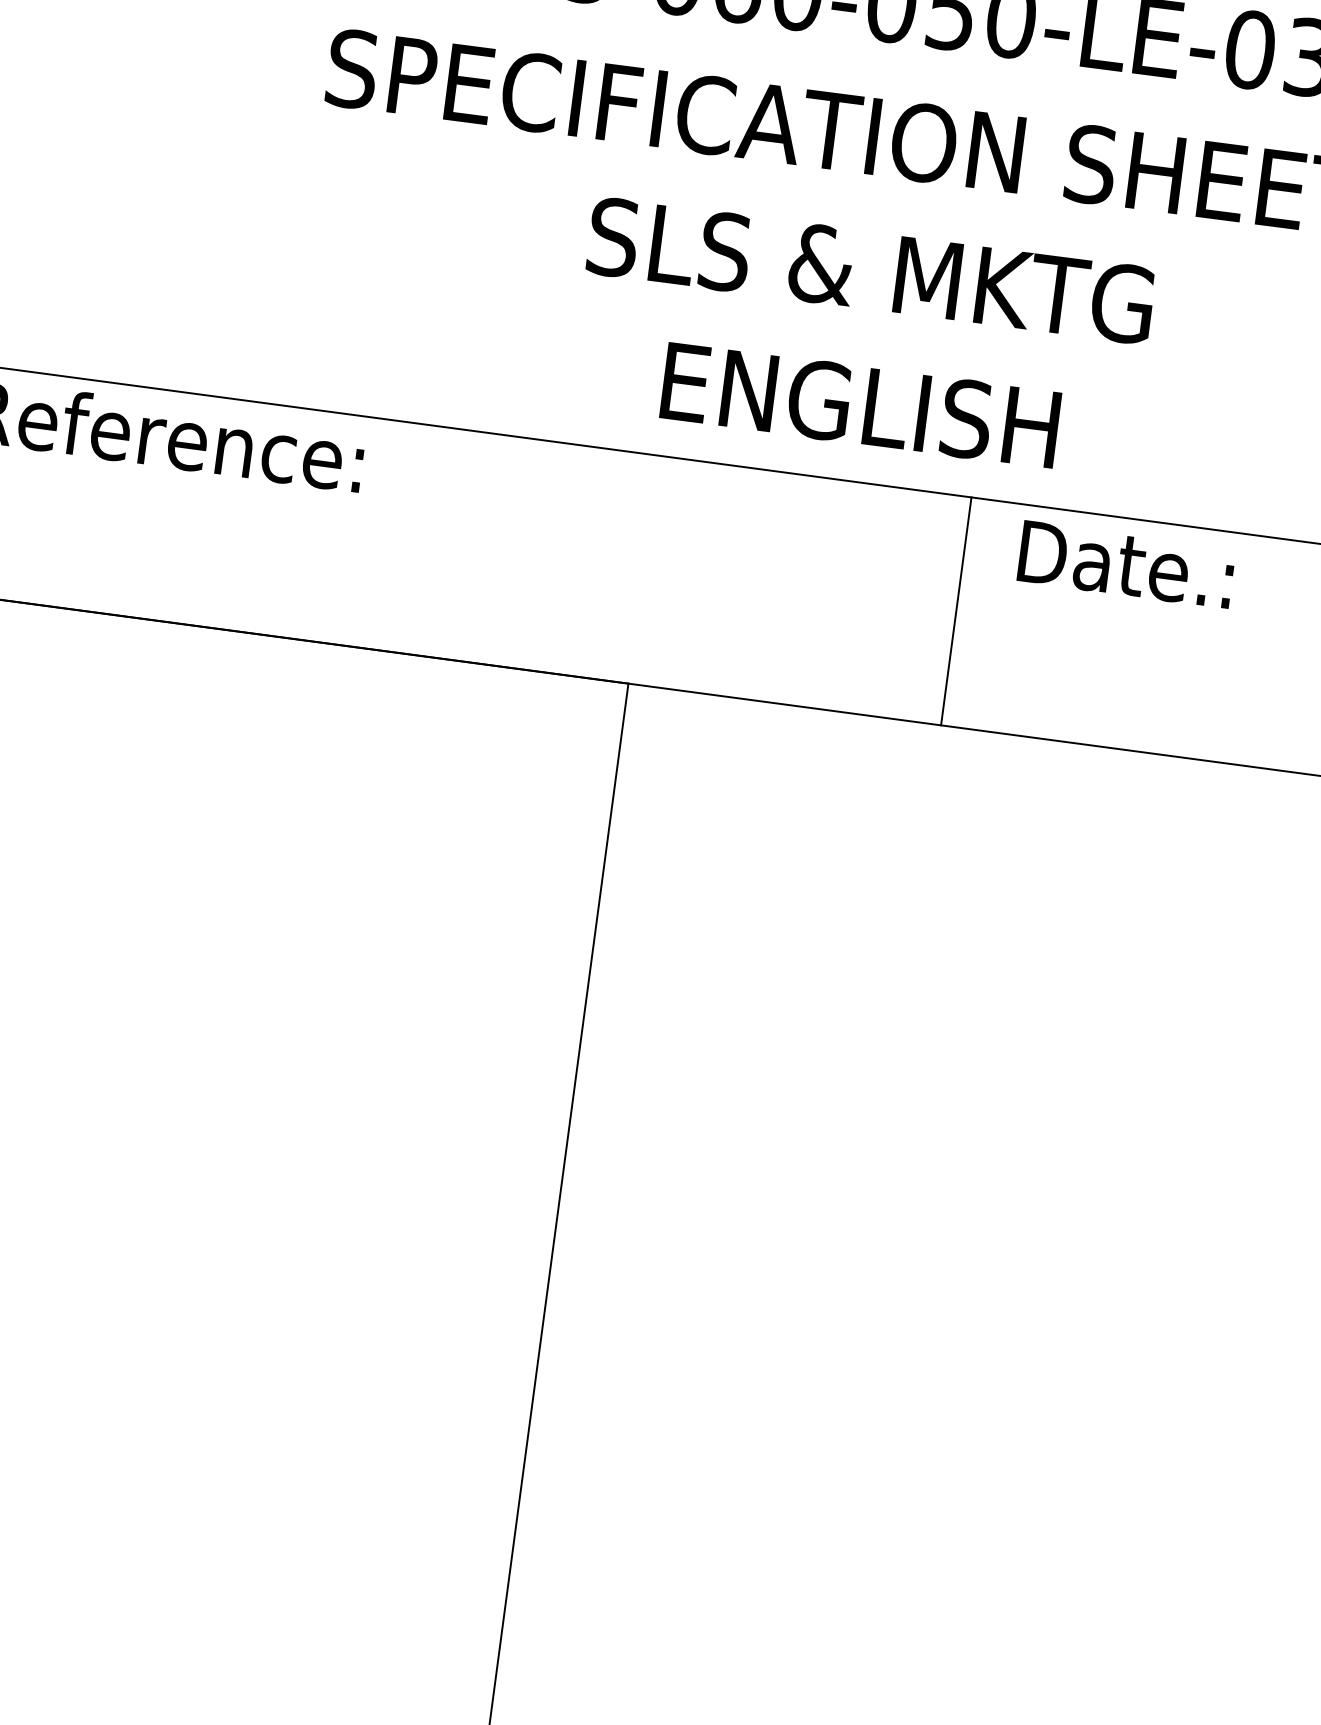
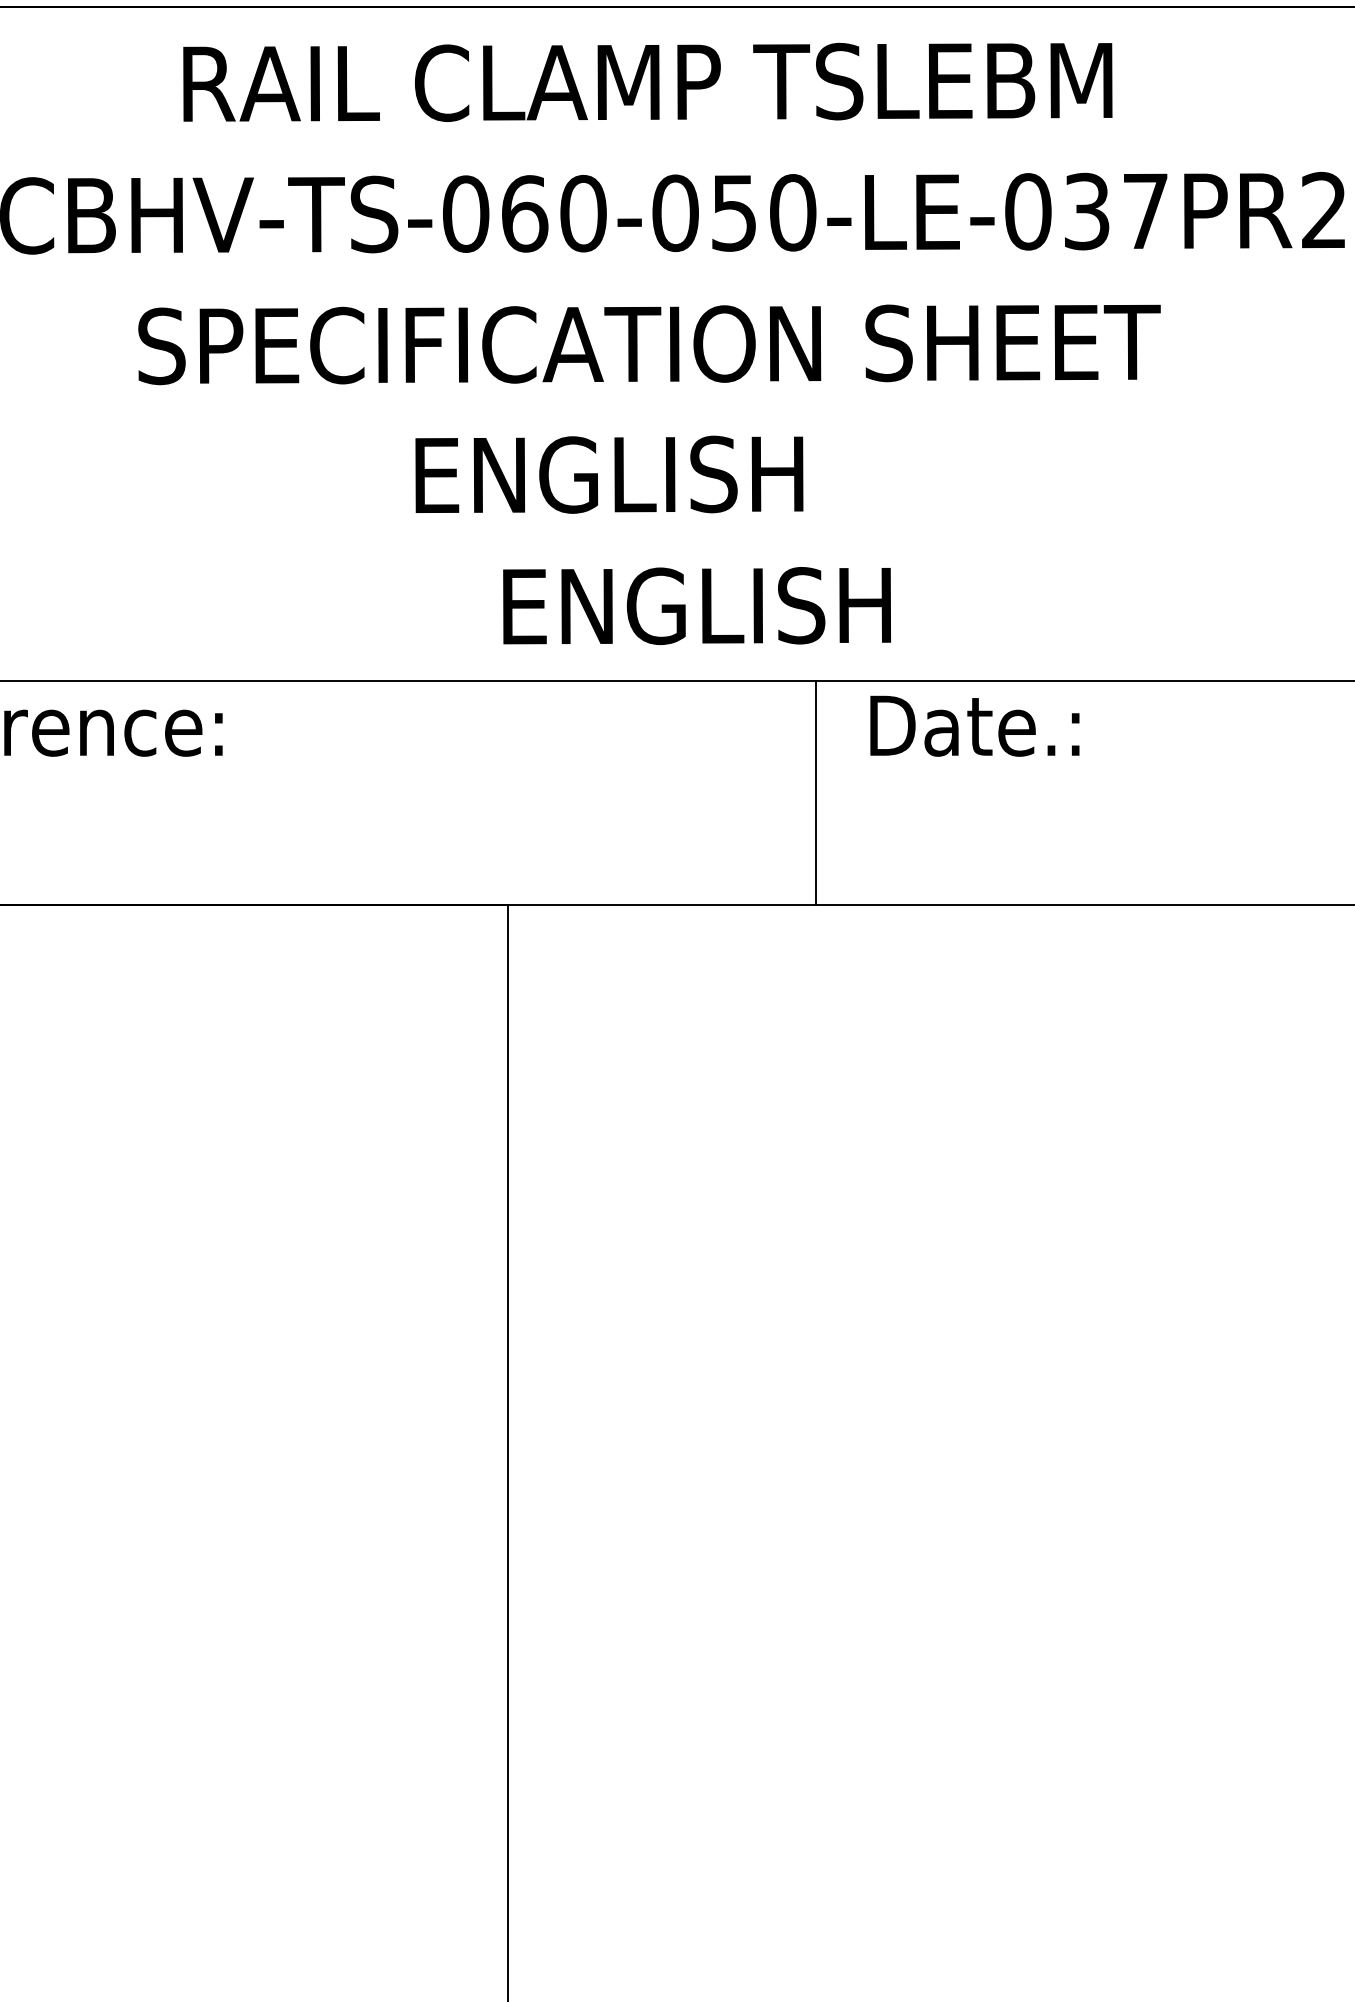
text: (870, 270) -> (689, 474), SLS & MKTG -> ENGLISH

